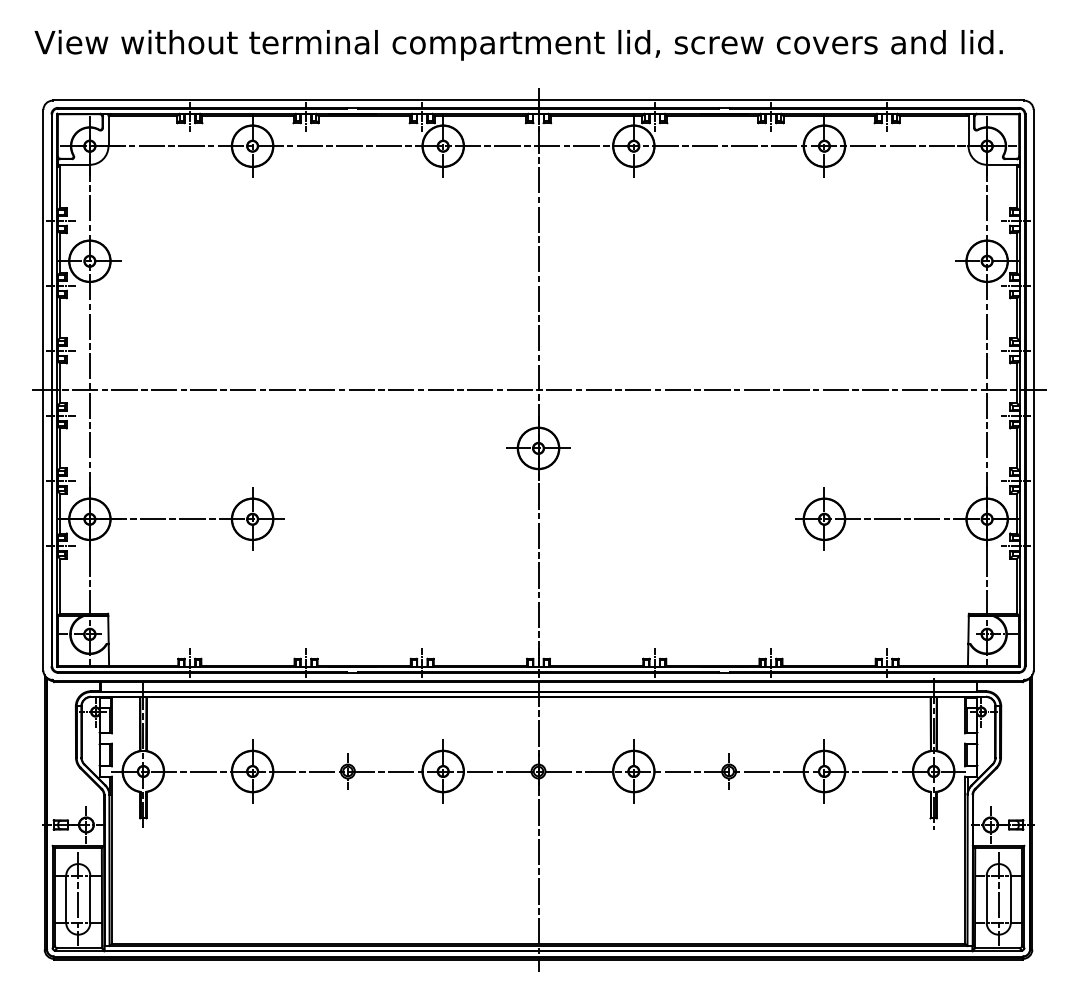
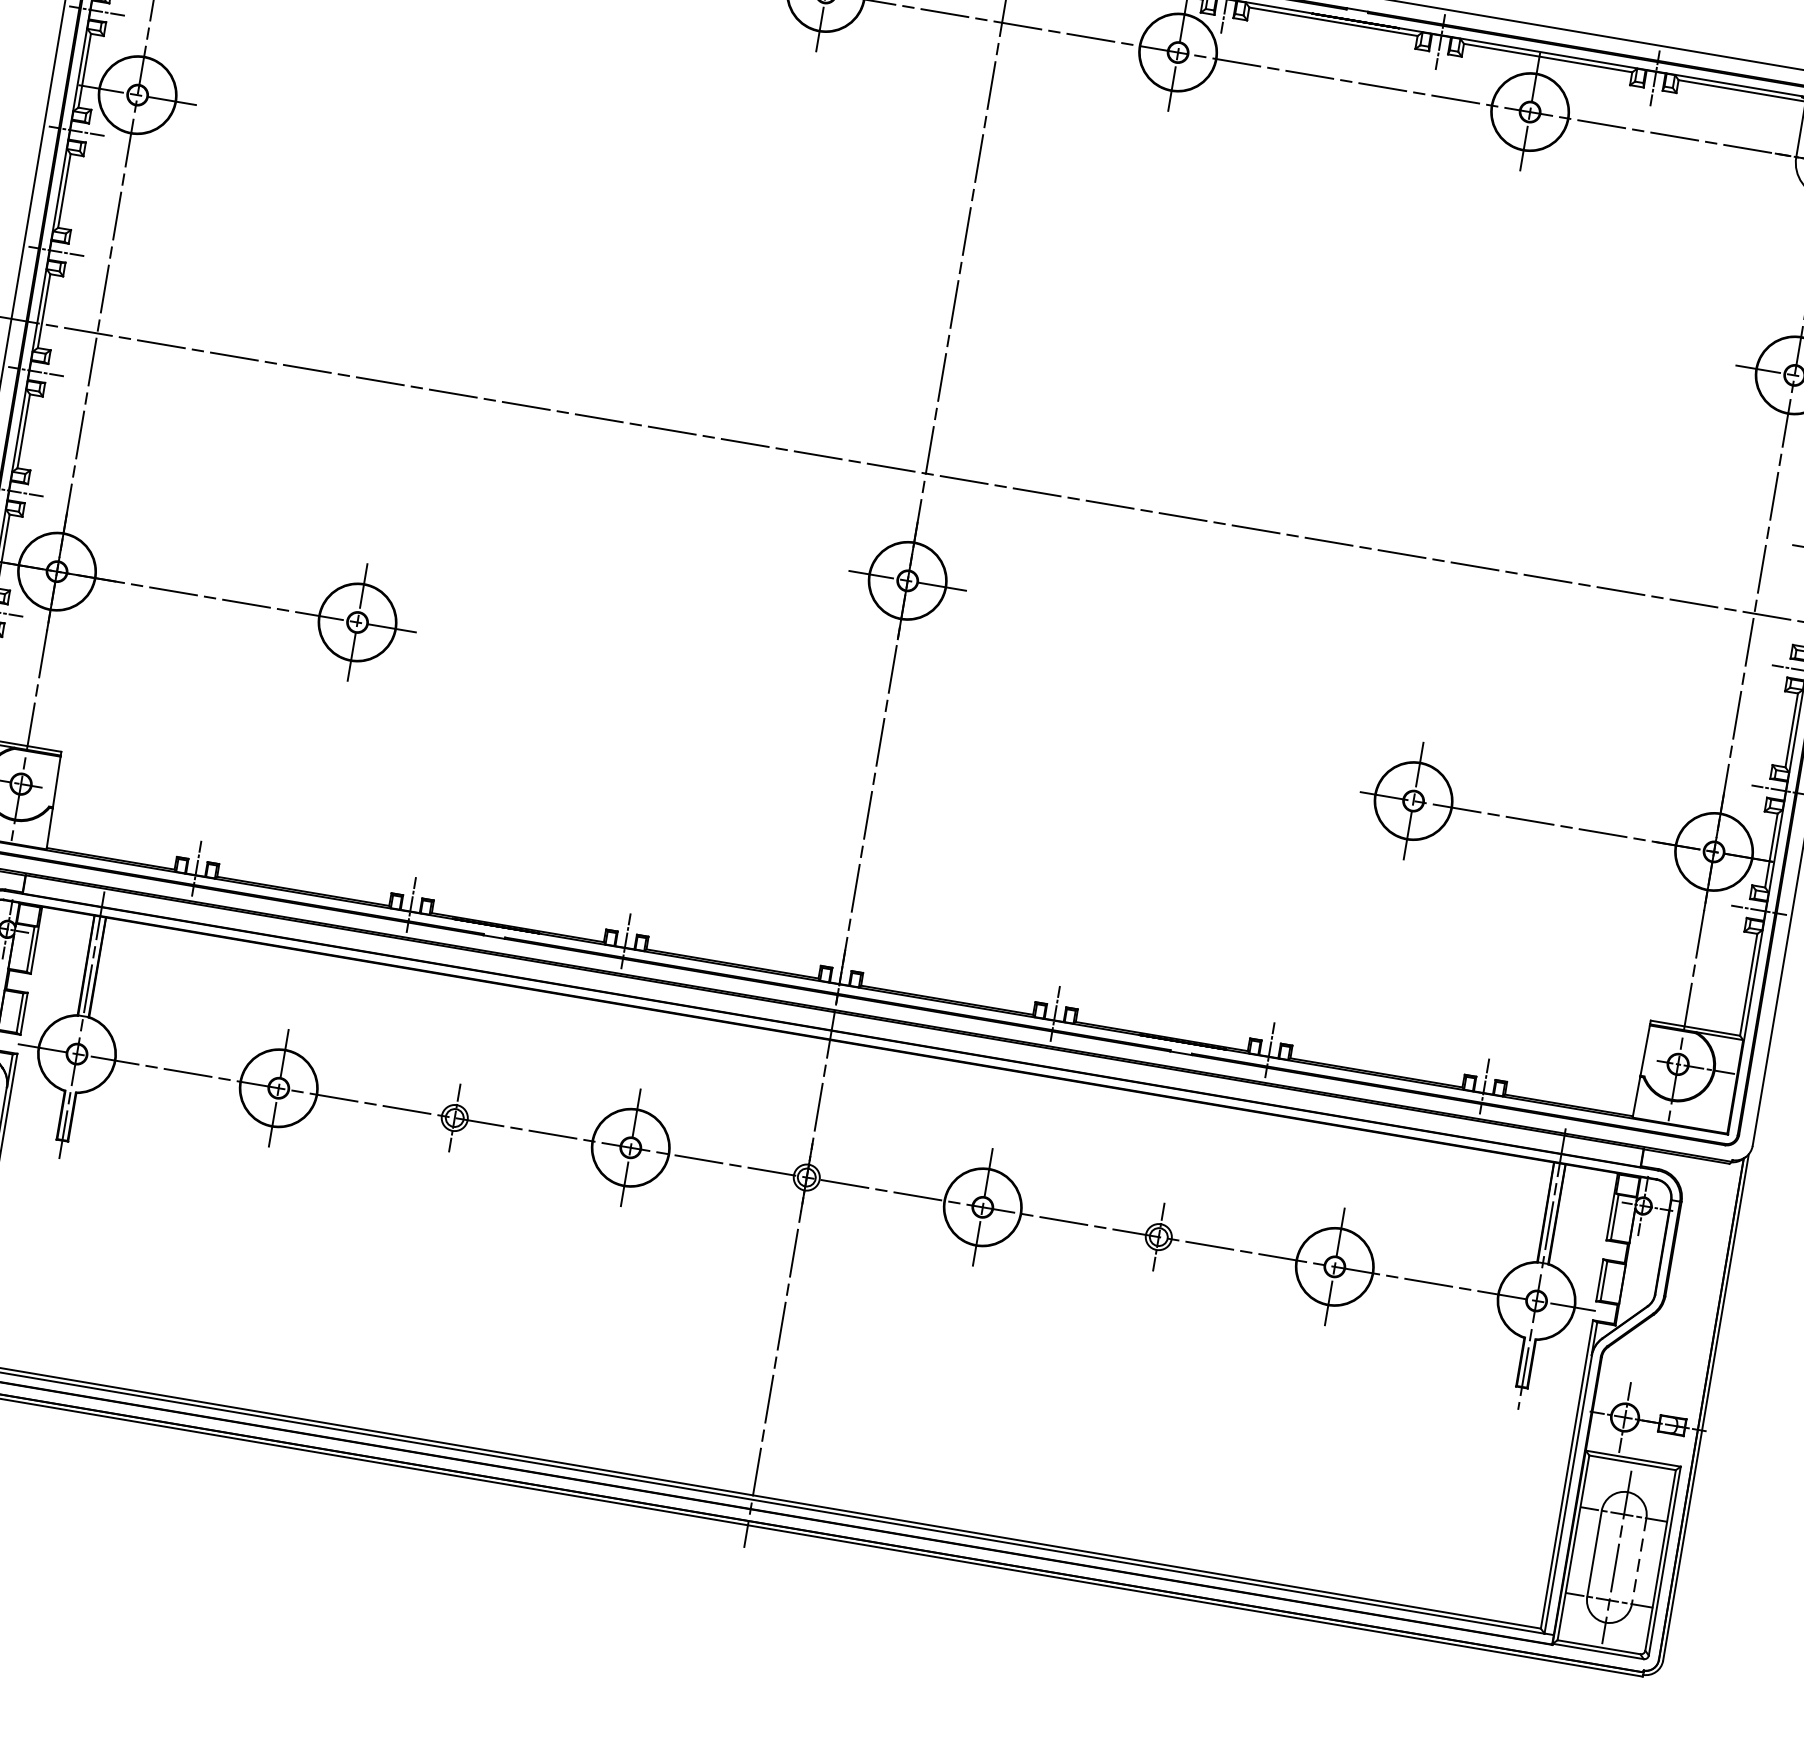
line: (1010, 899) -> (1638, 1561), solid -> dashed

